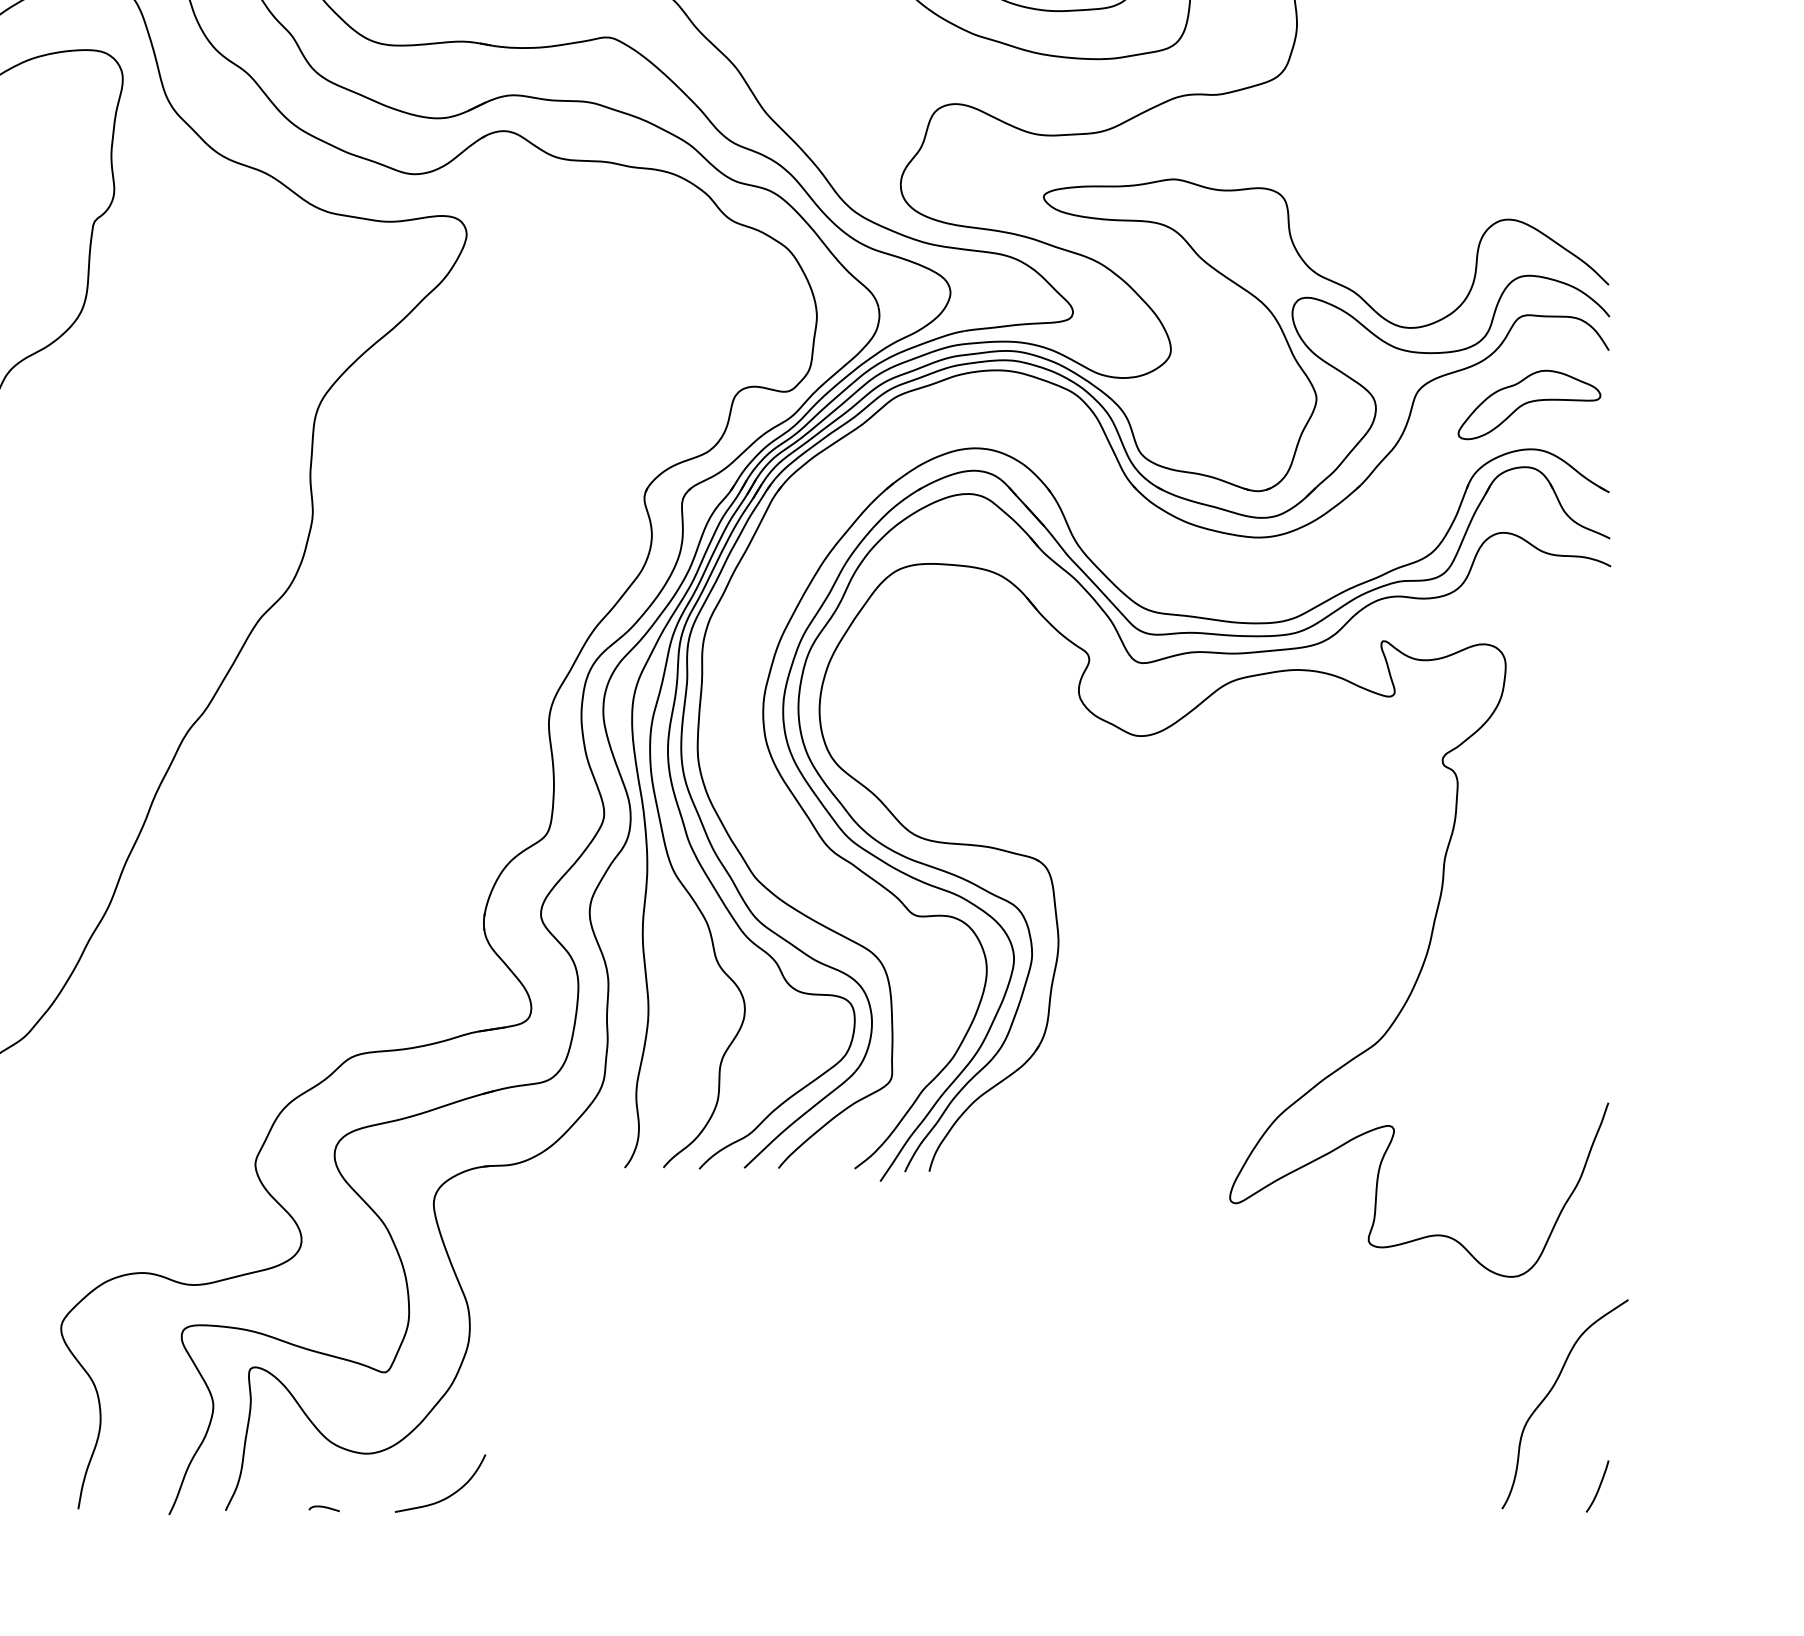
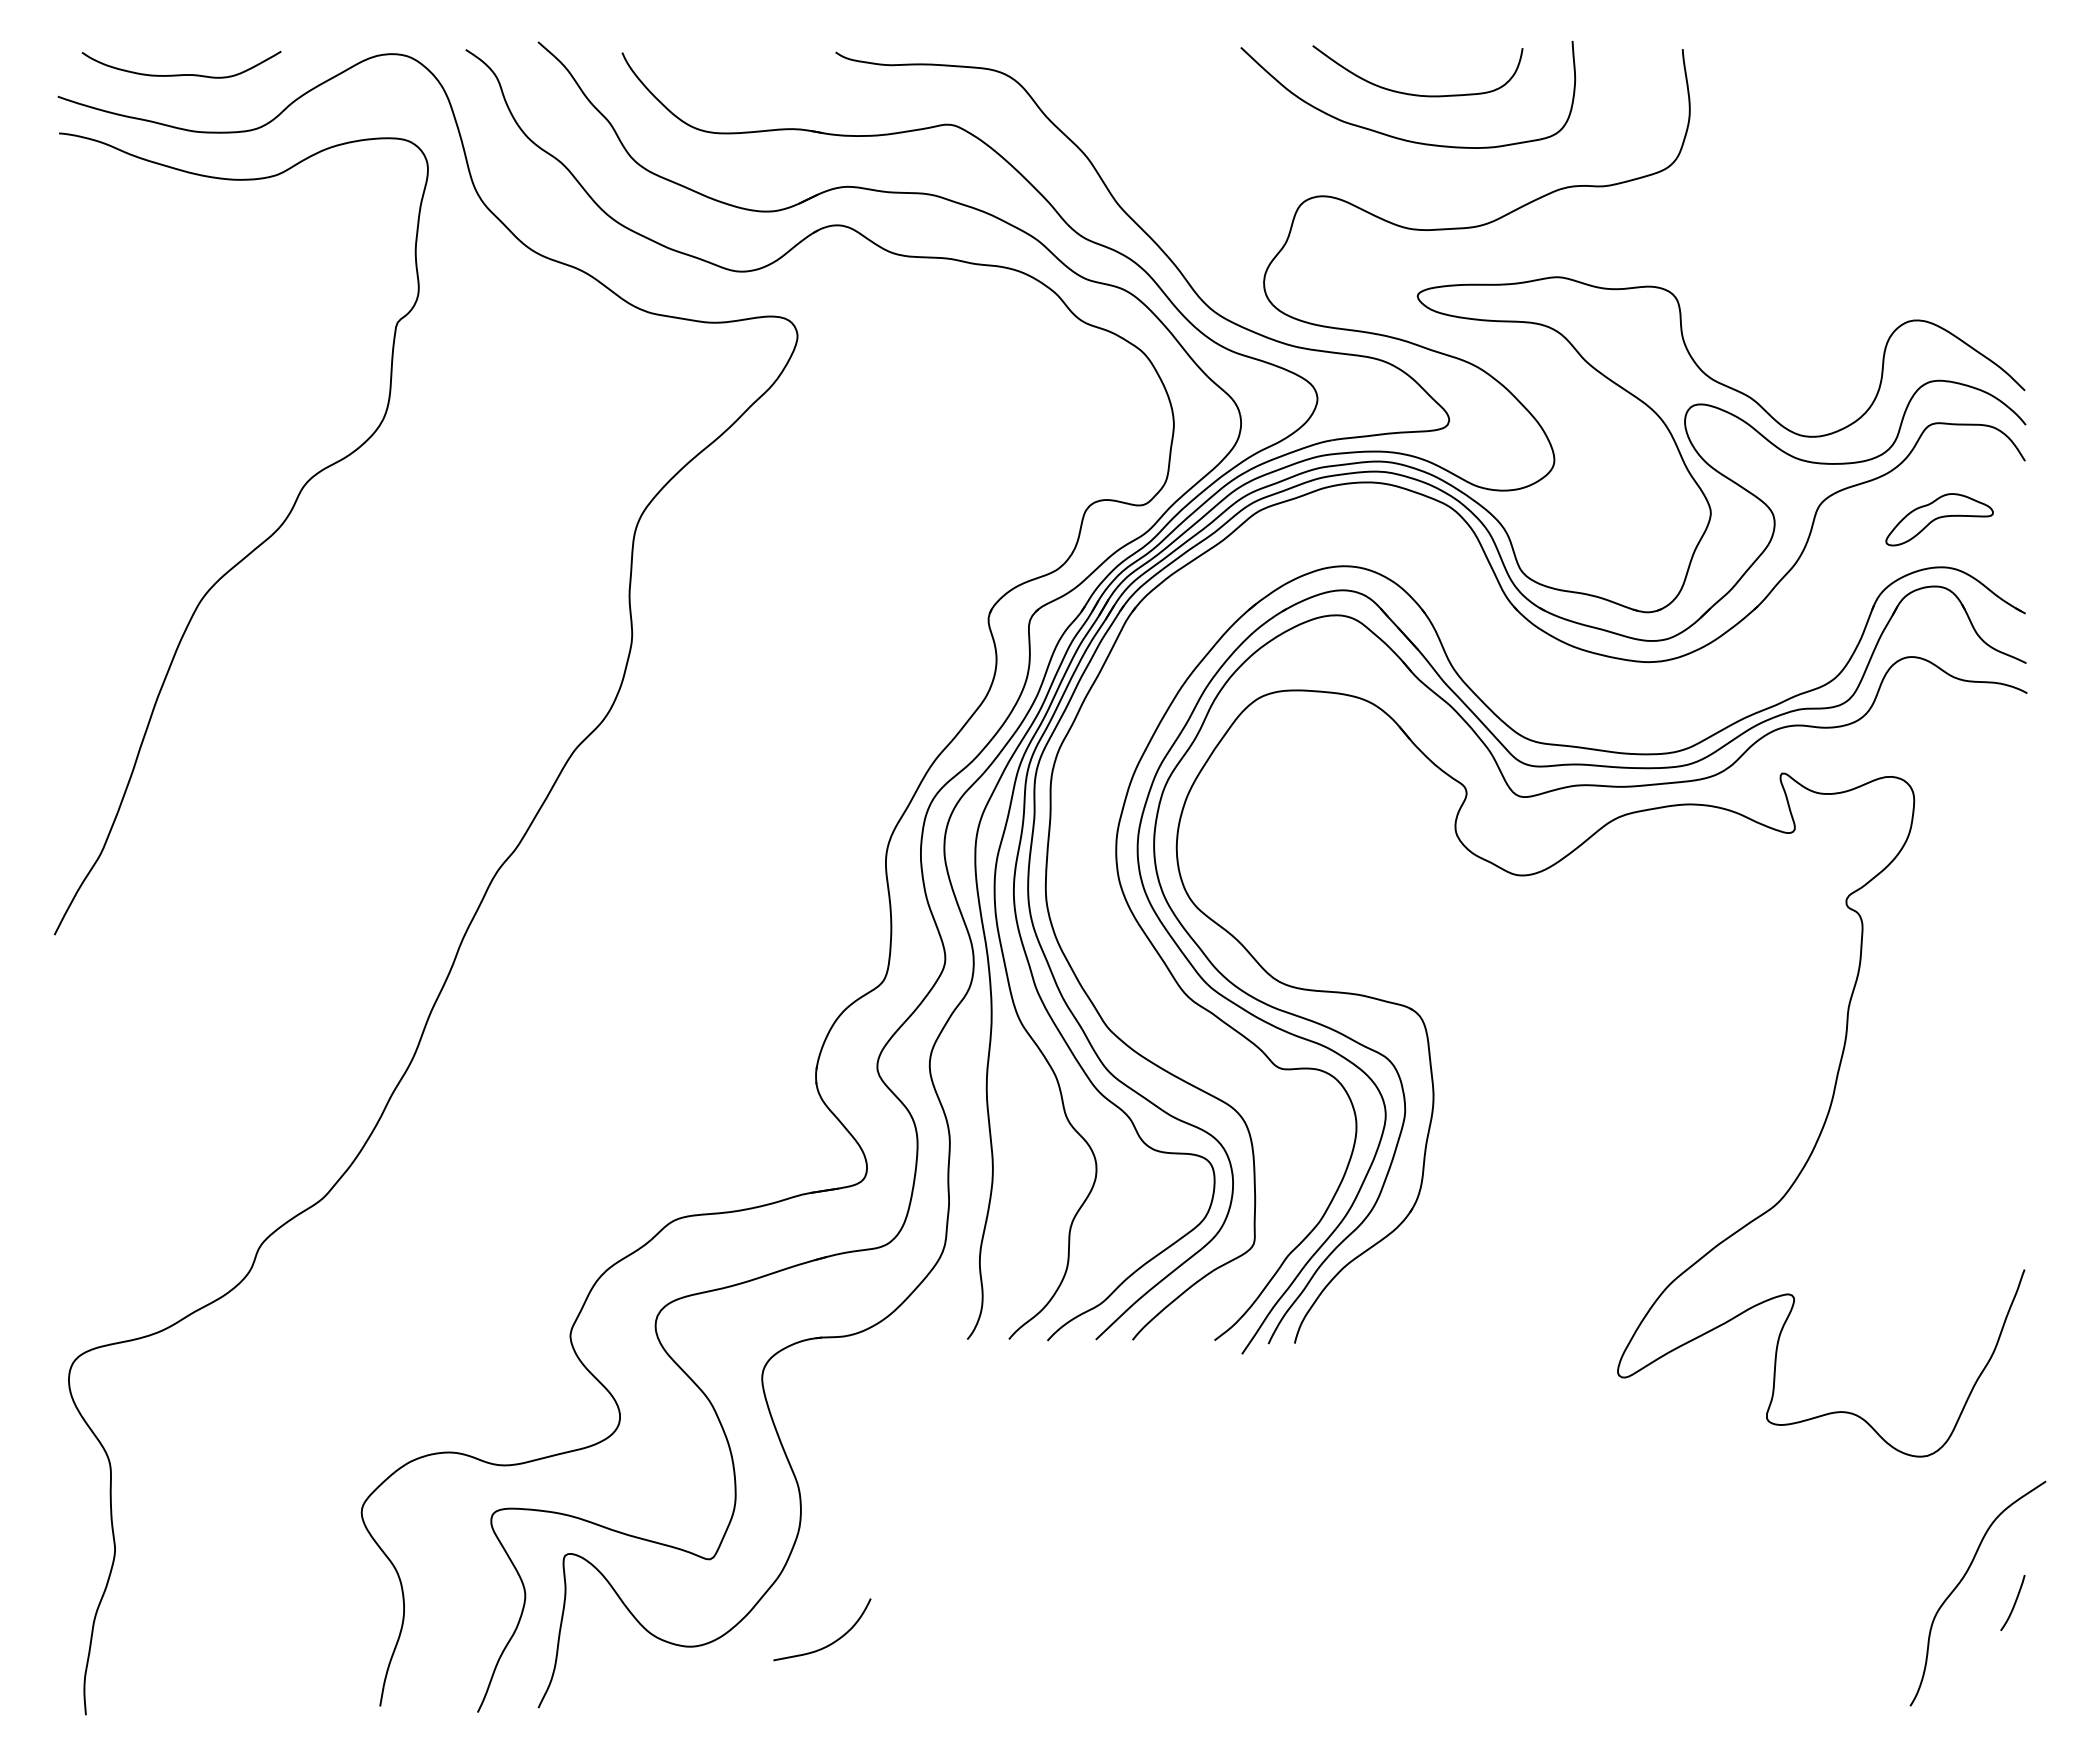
part: (1529, 404) -> (1939, 519), size x0.7
curve: (1598, 1487) -> (2013, 1604), moved
curve: (448, 1496) -> (830, 1643), moved
curve: (324, 1507) -> (644, 1704), removed

